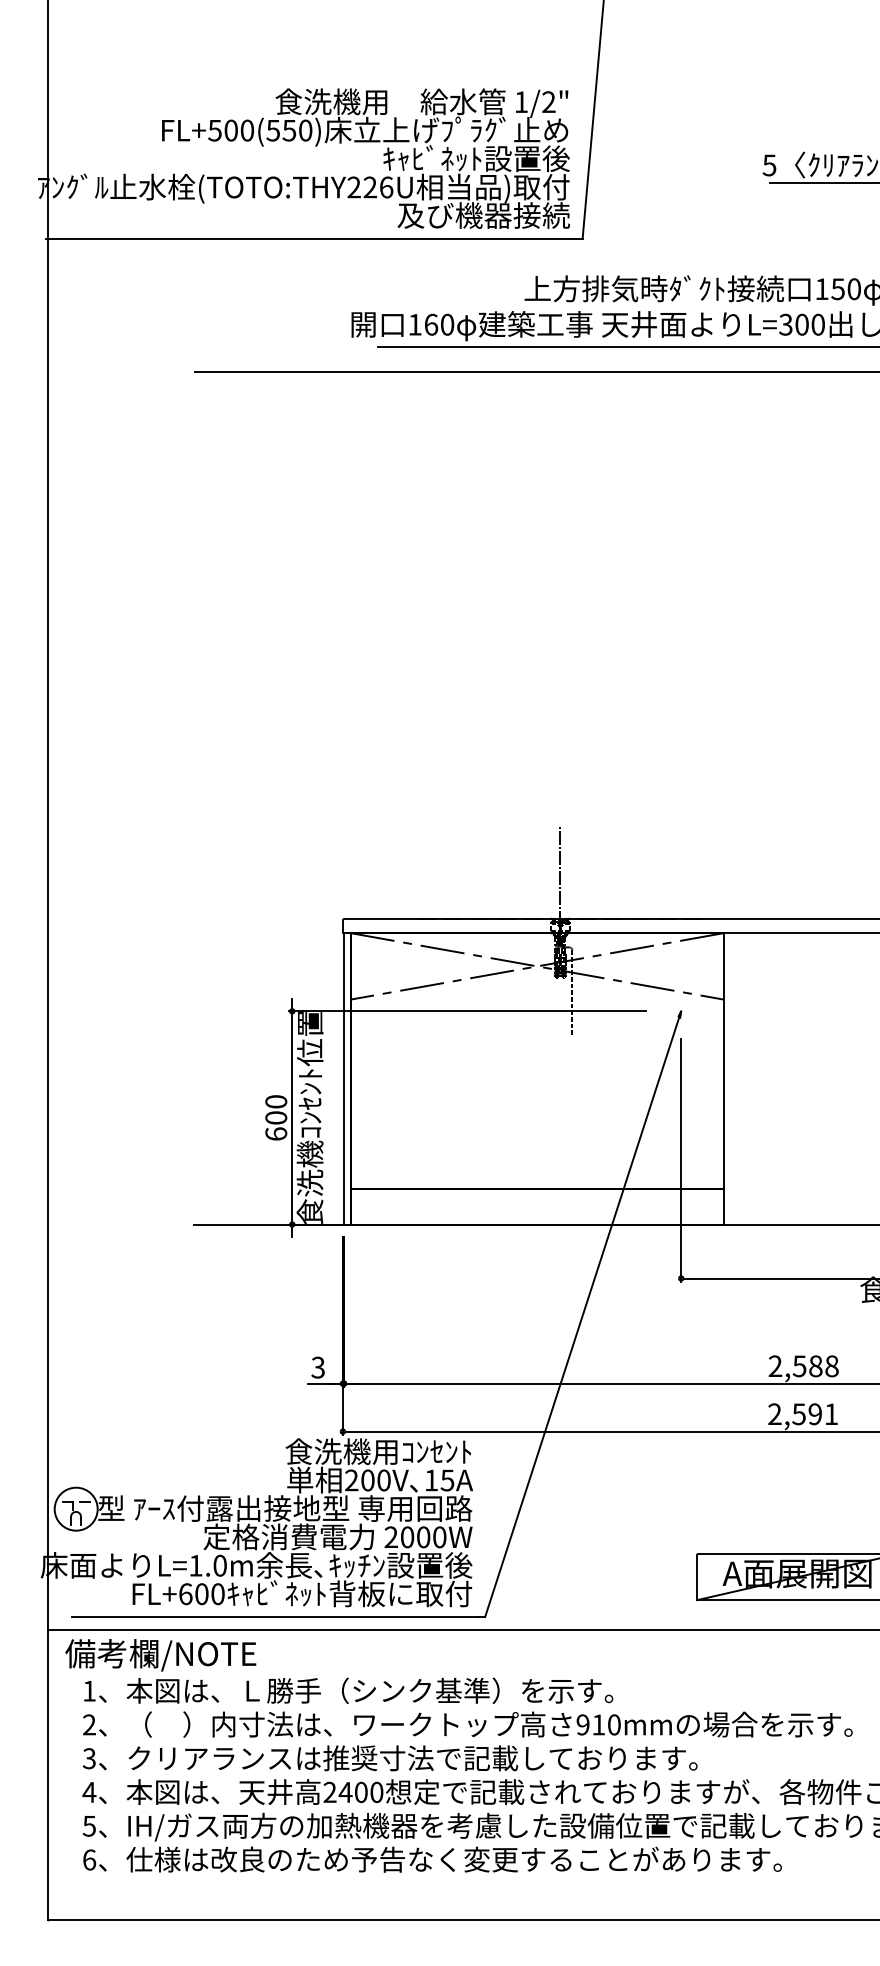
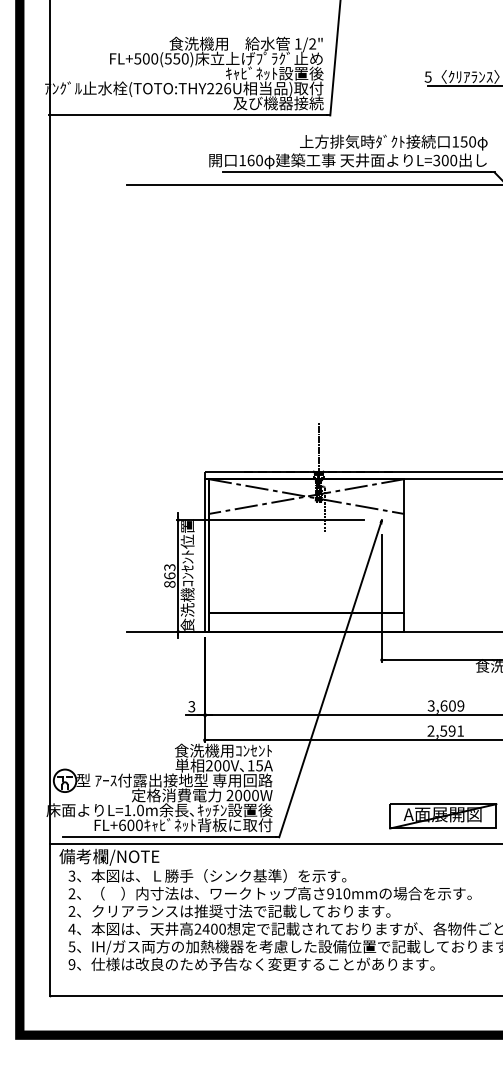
text: (275, 1117) -> (169, 575), 600 -> 863
text: (802, 1365) -> (445, 705), 2,588 -> 3,609
text: (88, 1689) -> (71, 875), 1 -> 3
text: (88, 1758) -> (71, 911), 3 -> 2
text: (88, 1859) -> (71, 964), 6 -> 9

